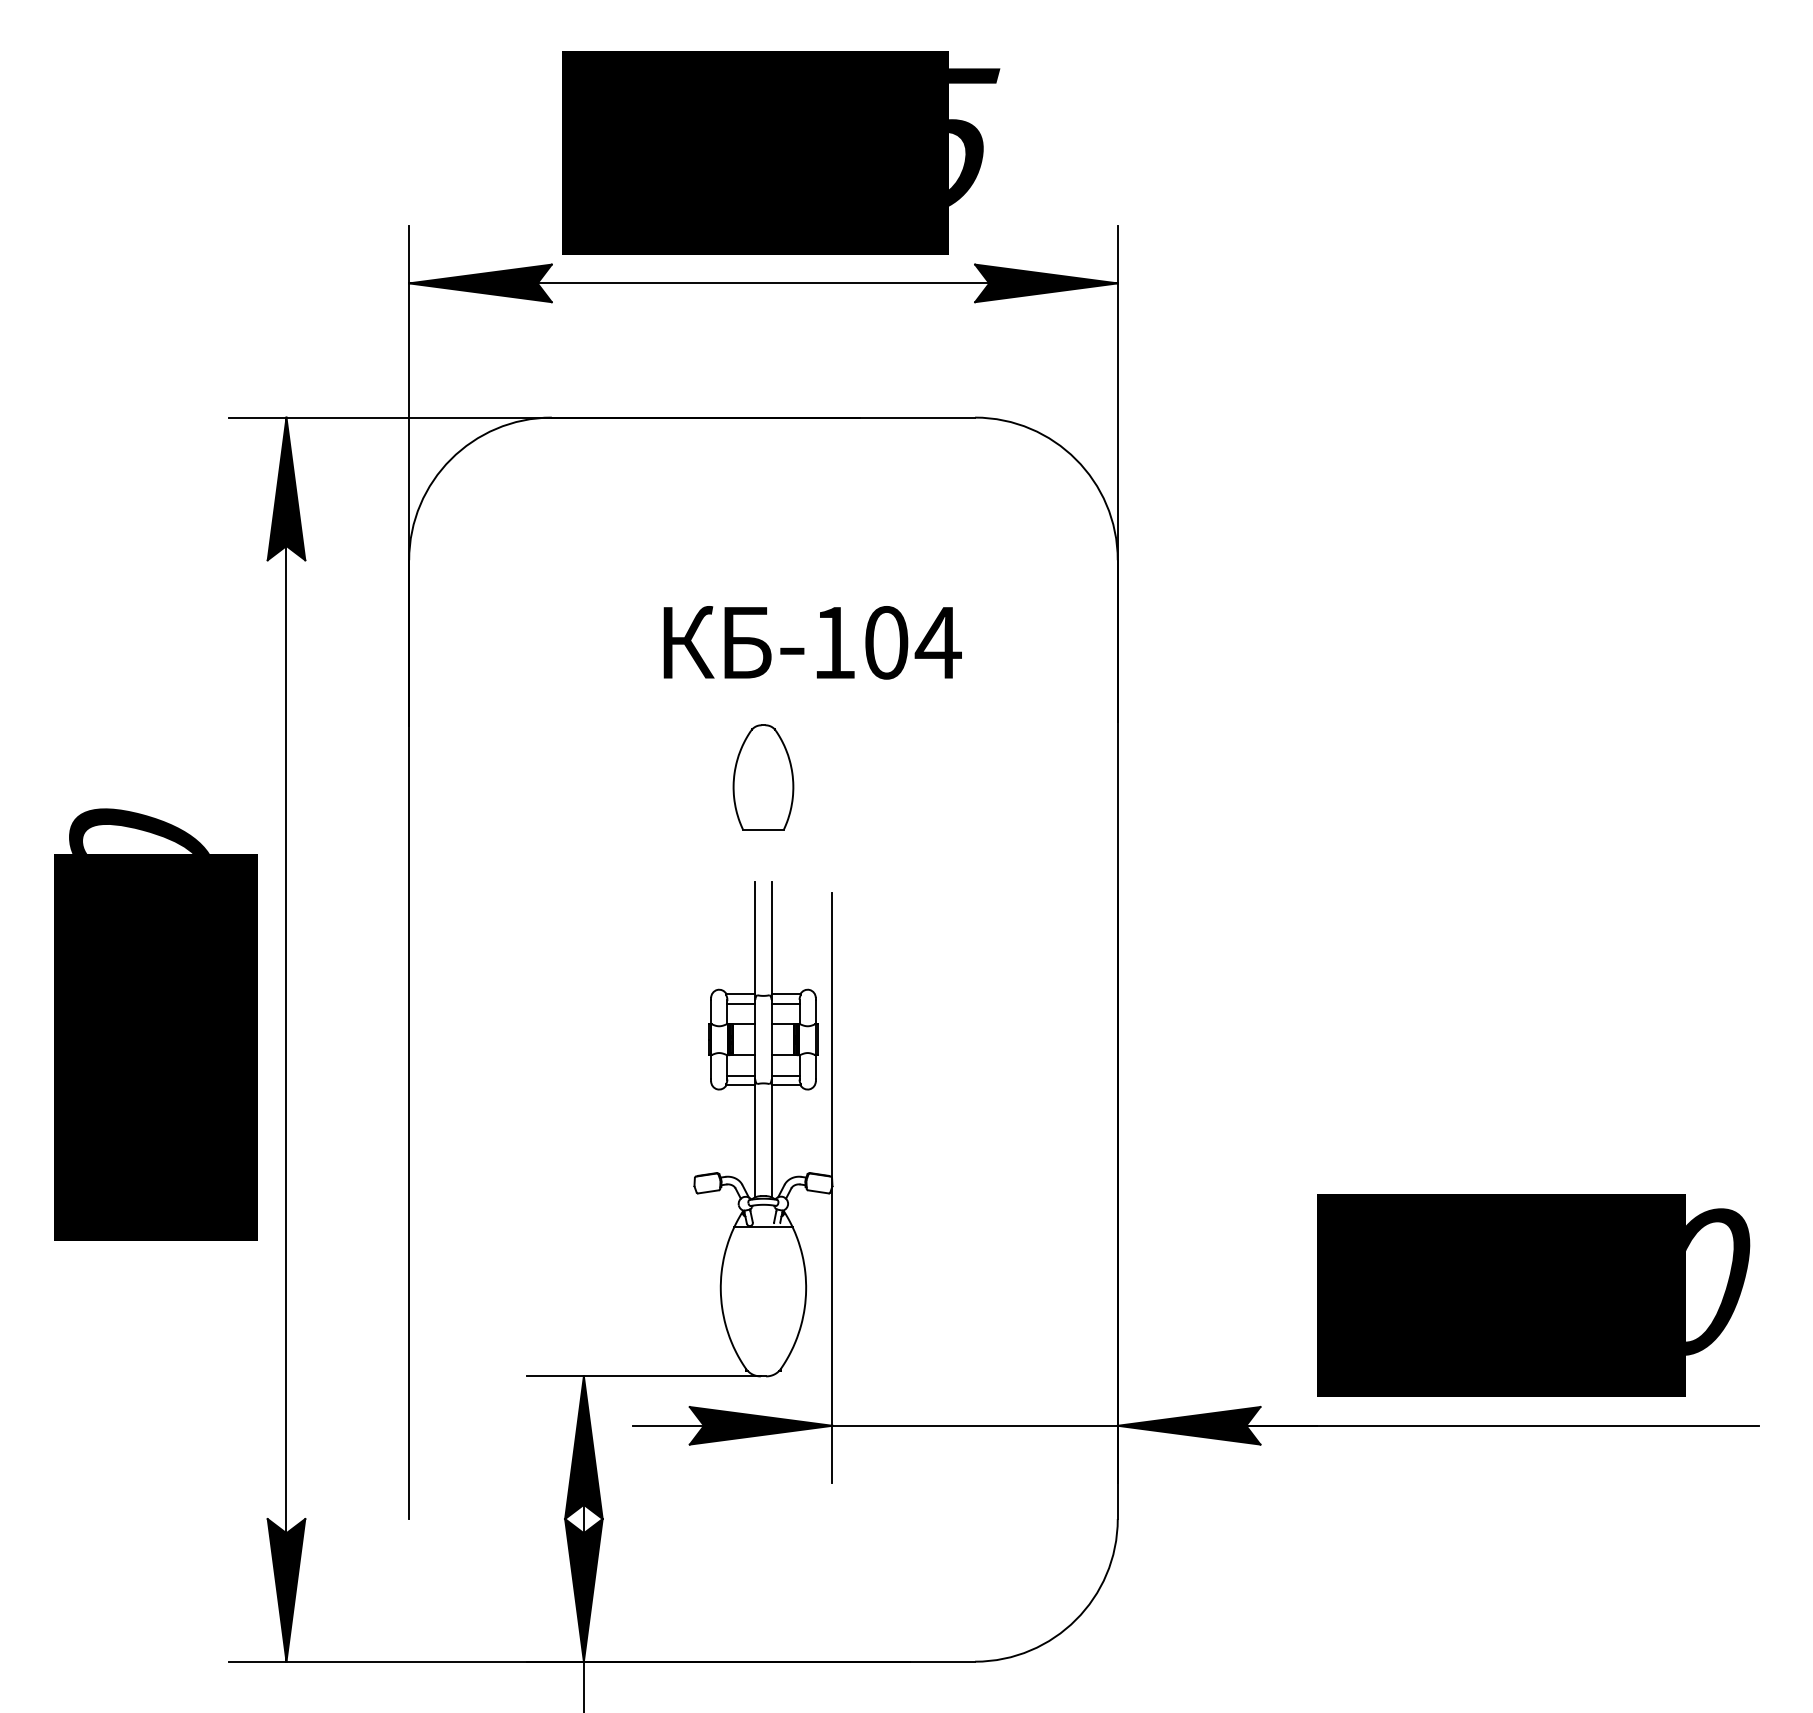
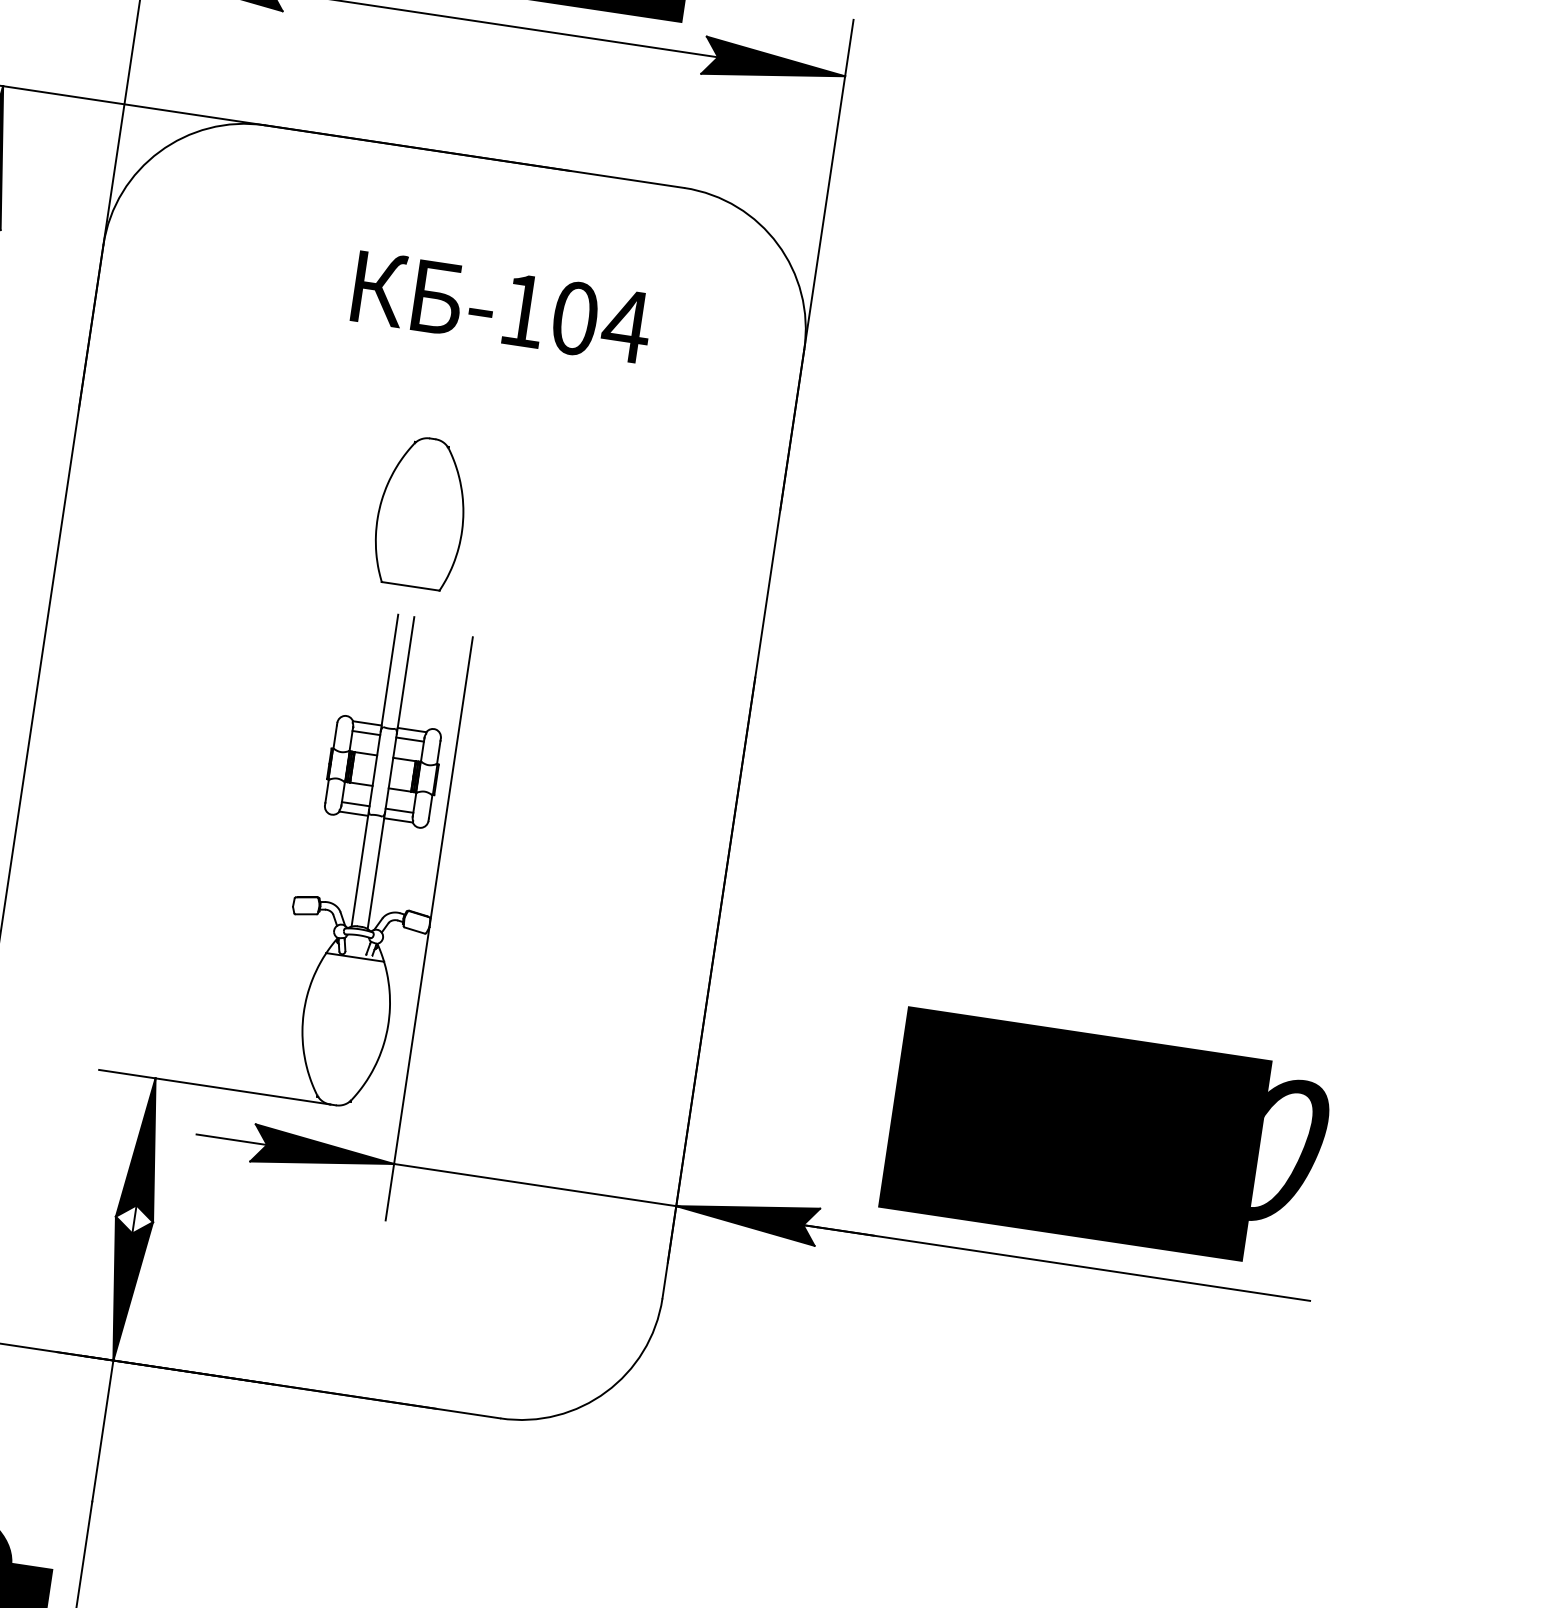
text: (812, 642) -> (501, 307), moved
part: (763, 777) -> (421, 512), size x1.43

